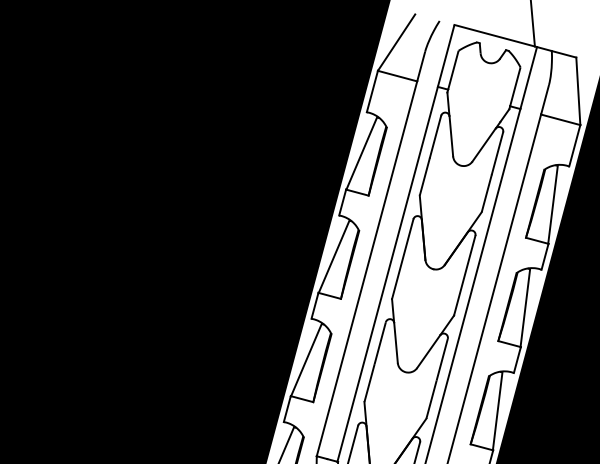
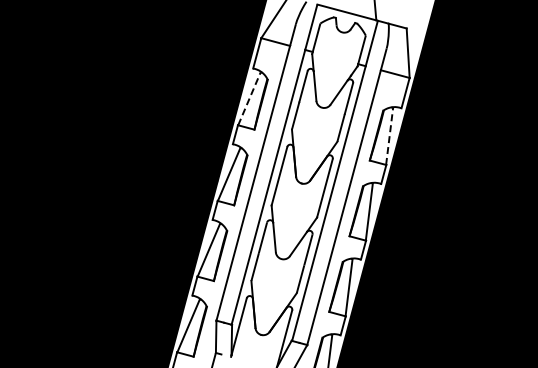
line: (361, 153) -> (249, 98), solid -> dashed
line: (552, 204) -> (389, 136), solid -> dashed

